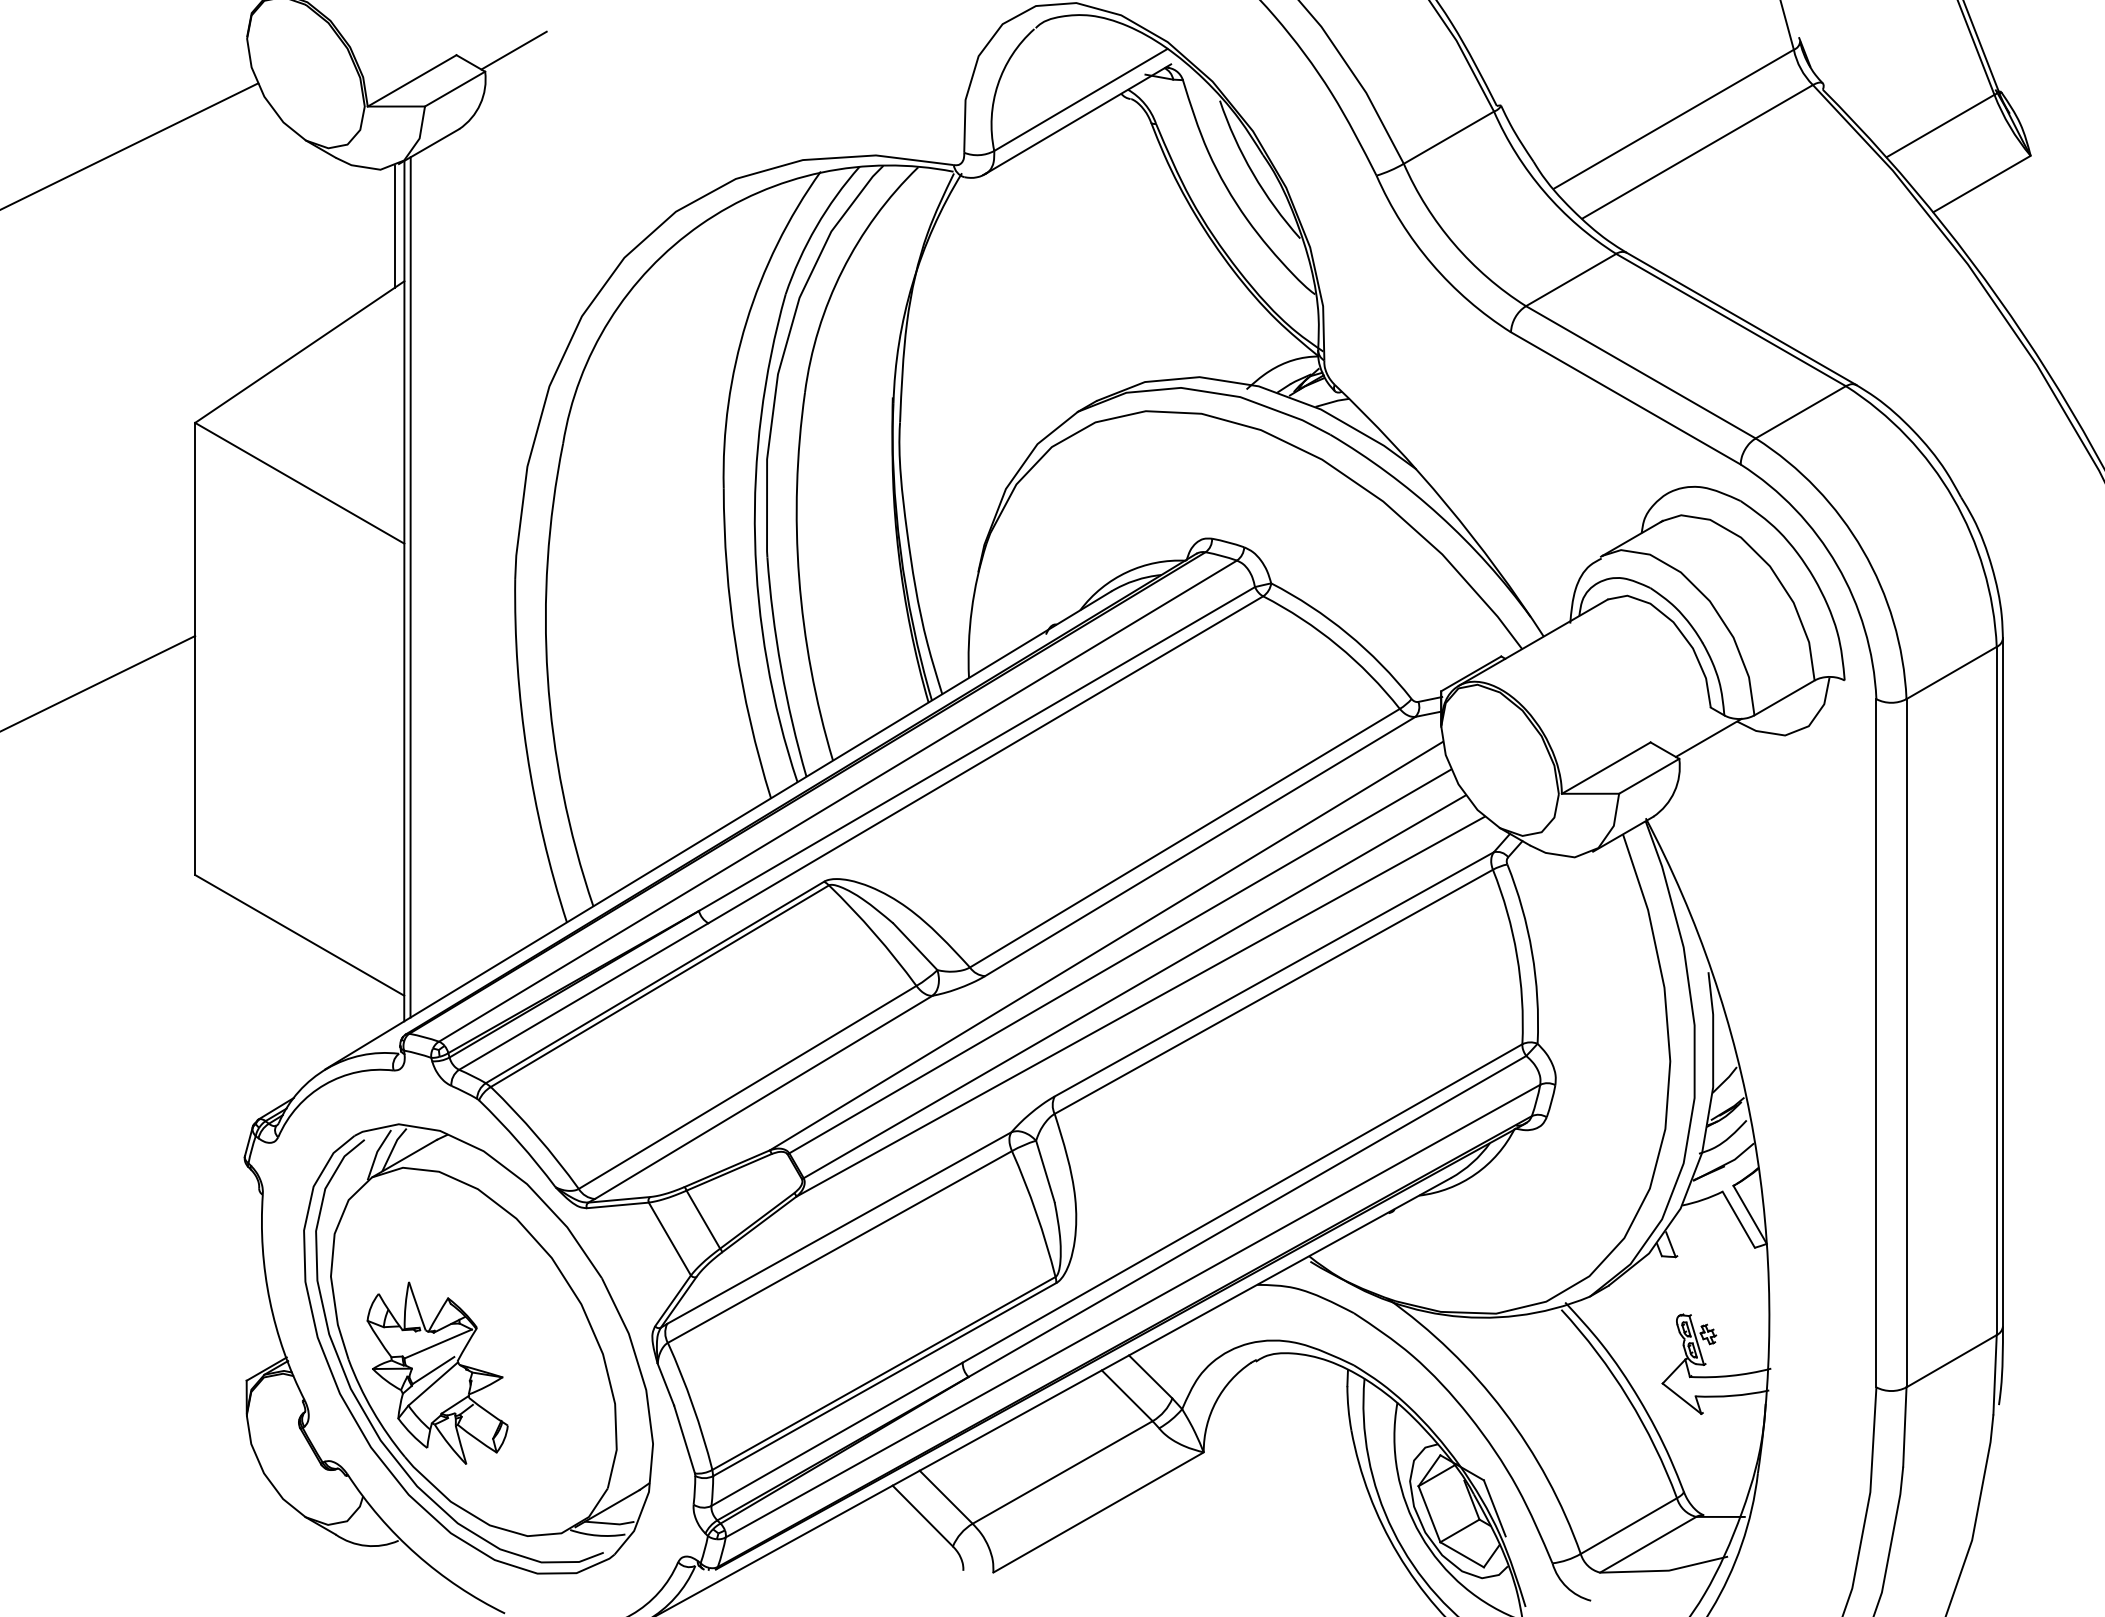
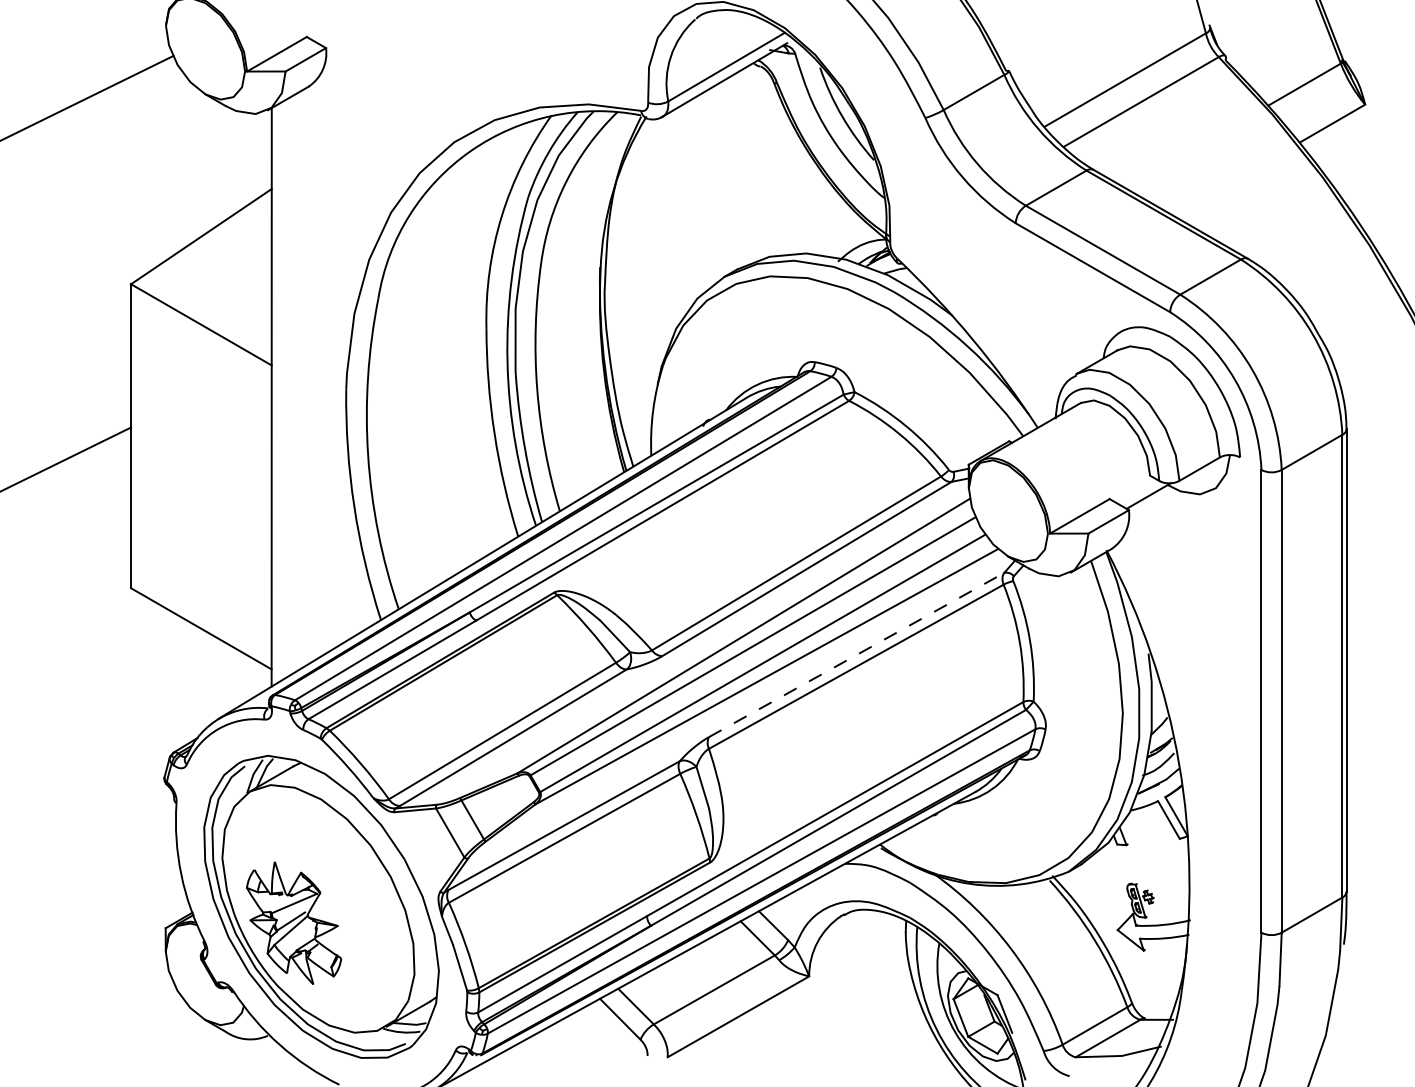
line: (514, 49) -> (345, 33), removed
line: (395, 226) -> (265, 152), removed
line: (409, 586) -> (275, 394), removed
line: (1274, 975) -> (856, 655), solid -> dashed

